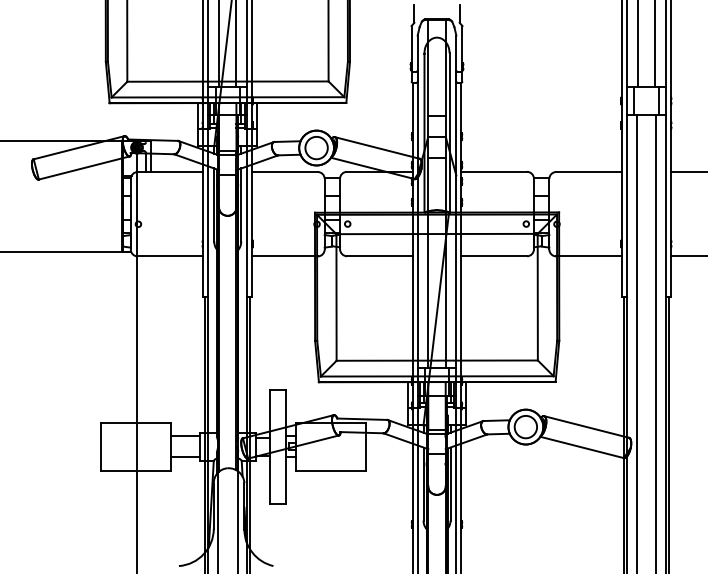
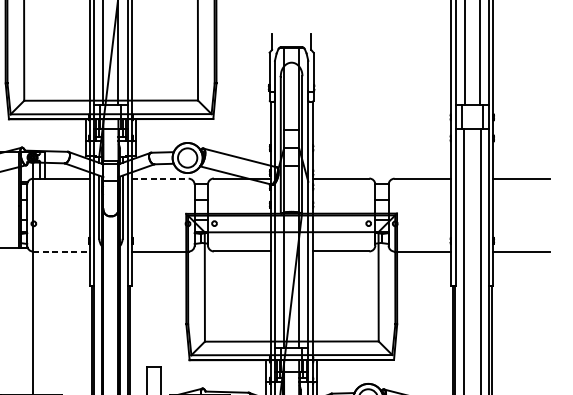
line: (284, 172) -> (159, 179), solid -> dashed
line: (170, 256) -> (61, 251), solid -> dashed

